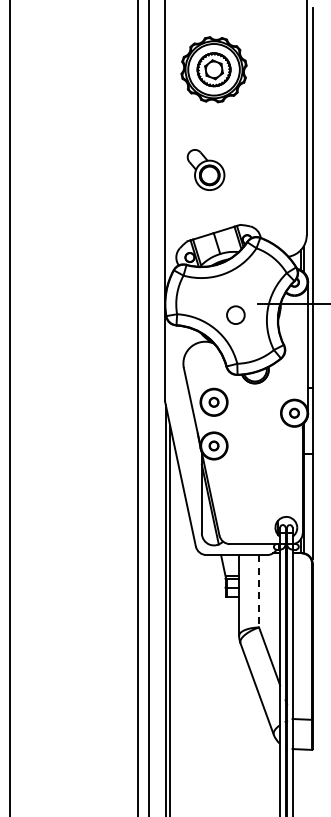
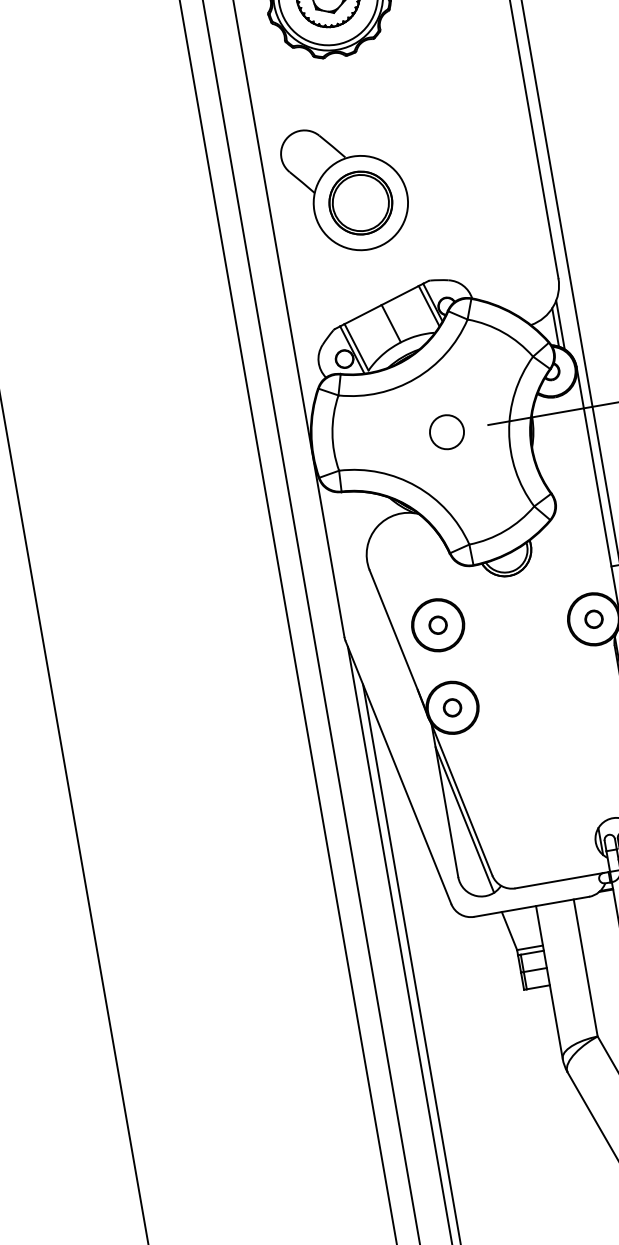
part: (205, 169) -> (345, 187), size x1.67
circle: (235, 314) -> (446, 431), moved
line: (259, 591) -> (586, 968), dashed -> solid

